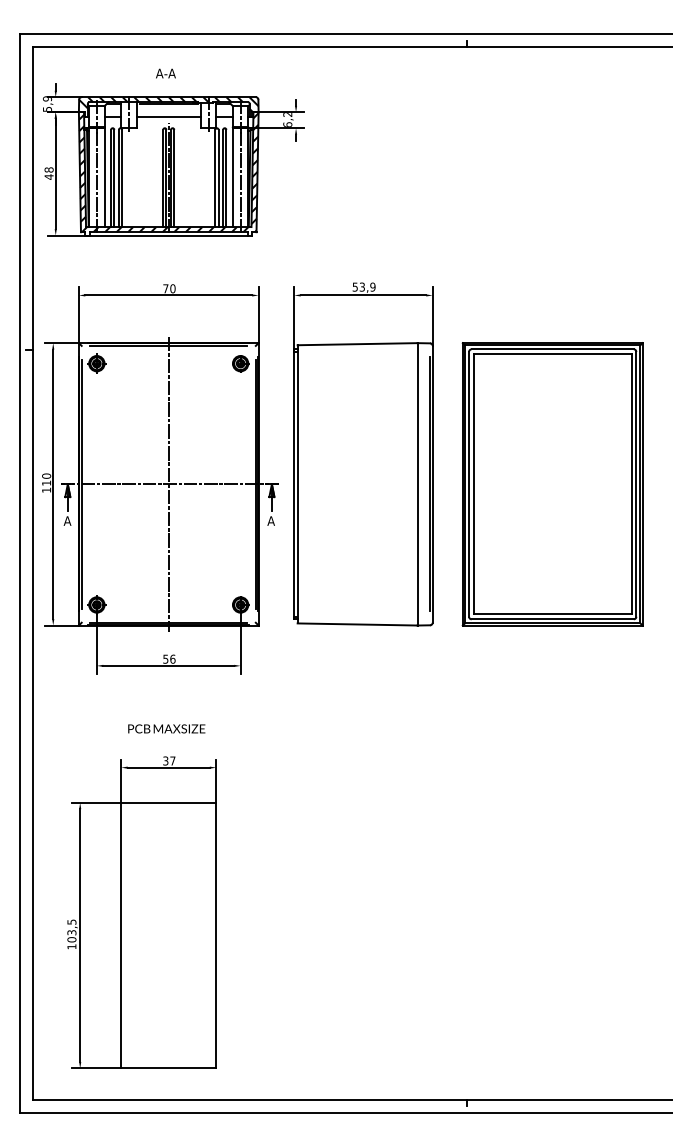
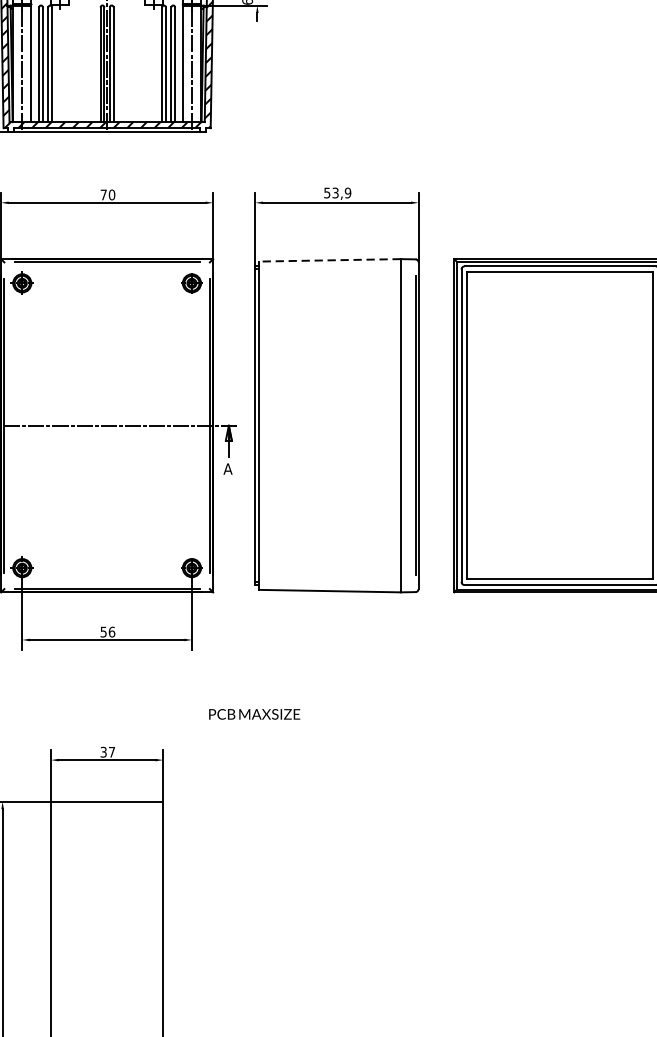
line: (357, 344) -> (329, 260), solid -> dashed
line: (168, 483) -> (106, 424), removed
text: (166, 728) -> (254, 713), moved

